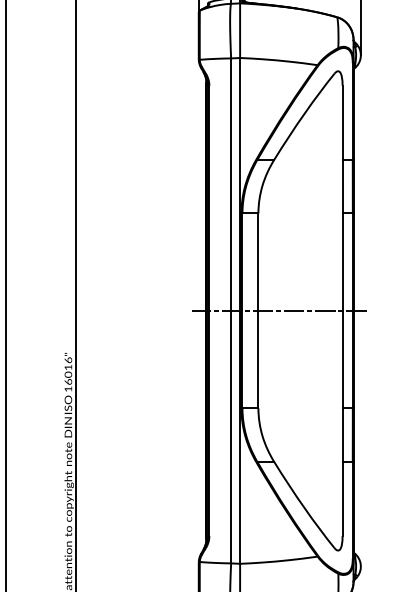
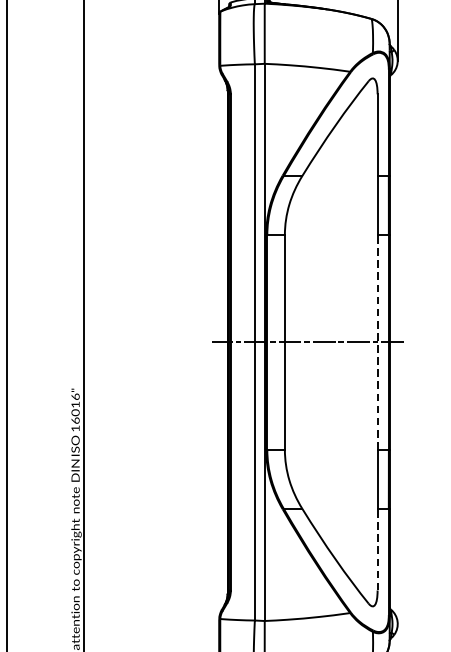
line: (342, 310) -> (377, 341), solid -> dashed
line: (342, 498) -> (377, 549), solid -> dashed

